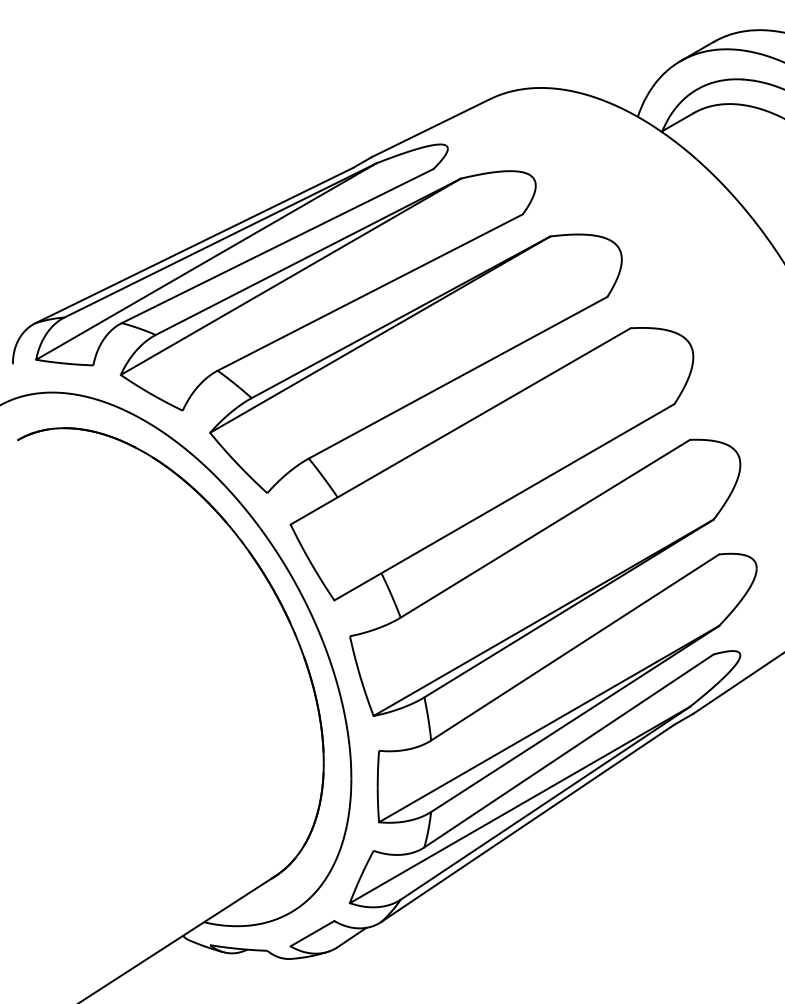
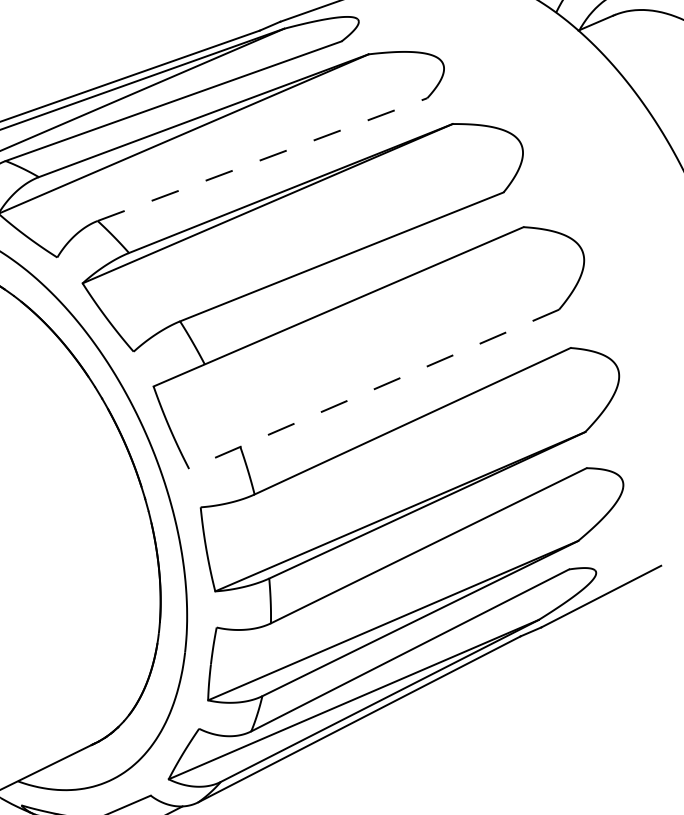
line: (370, 292) -> (262, 159), solid -> dashed
line: (503, 502) -> (373, 389), solid -> dashed

